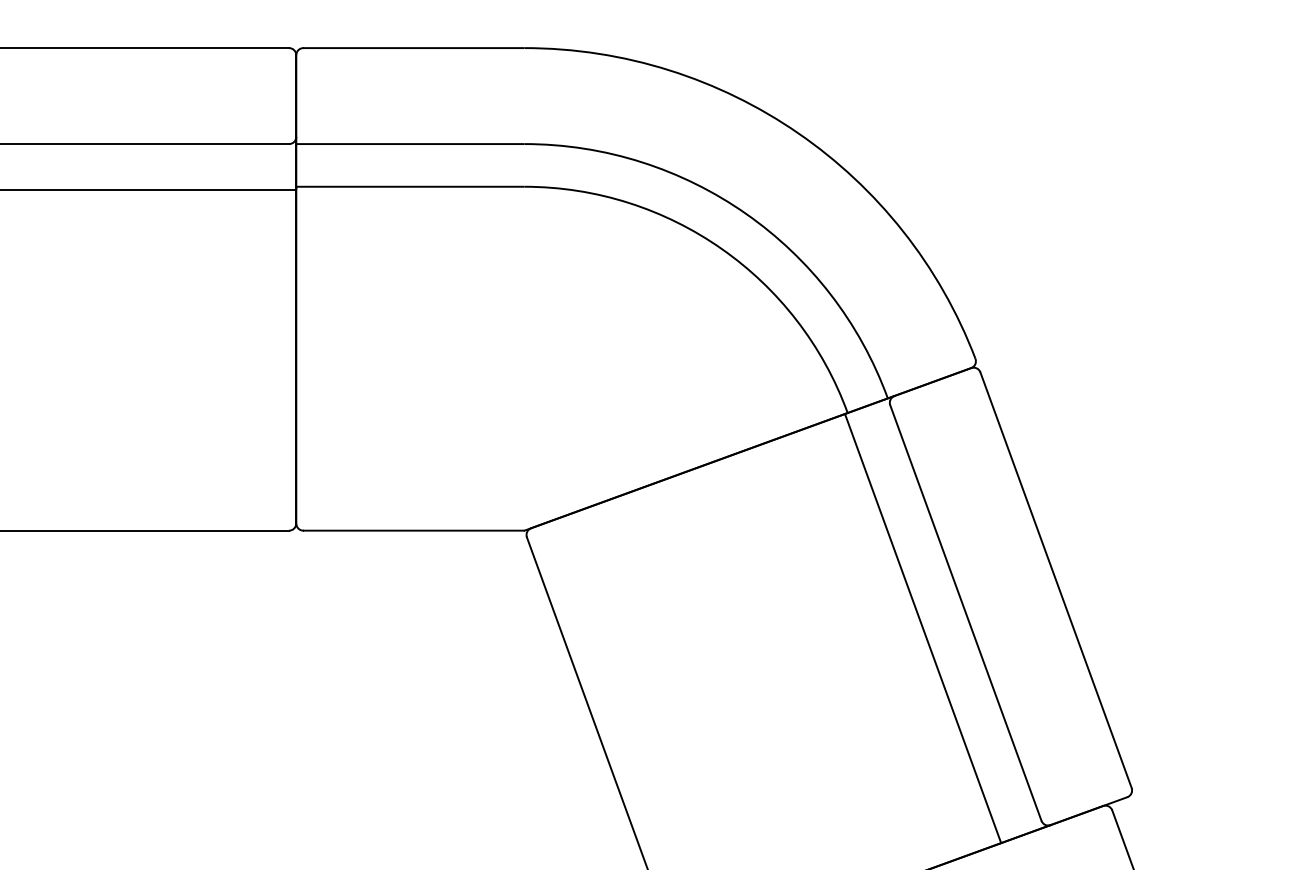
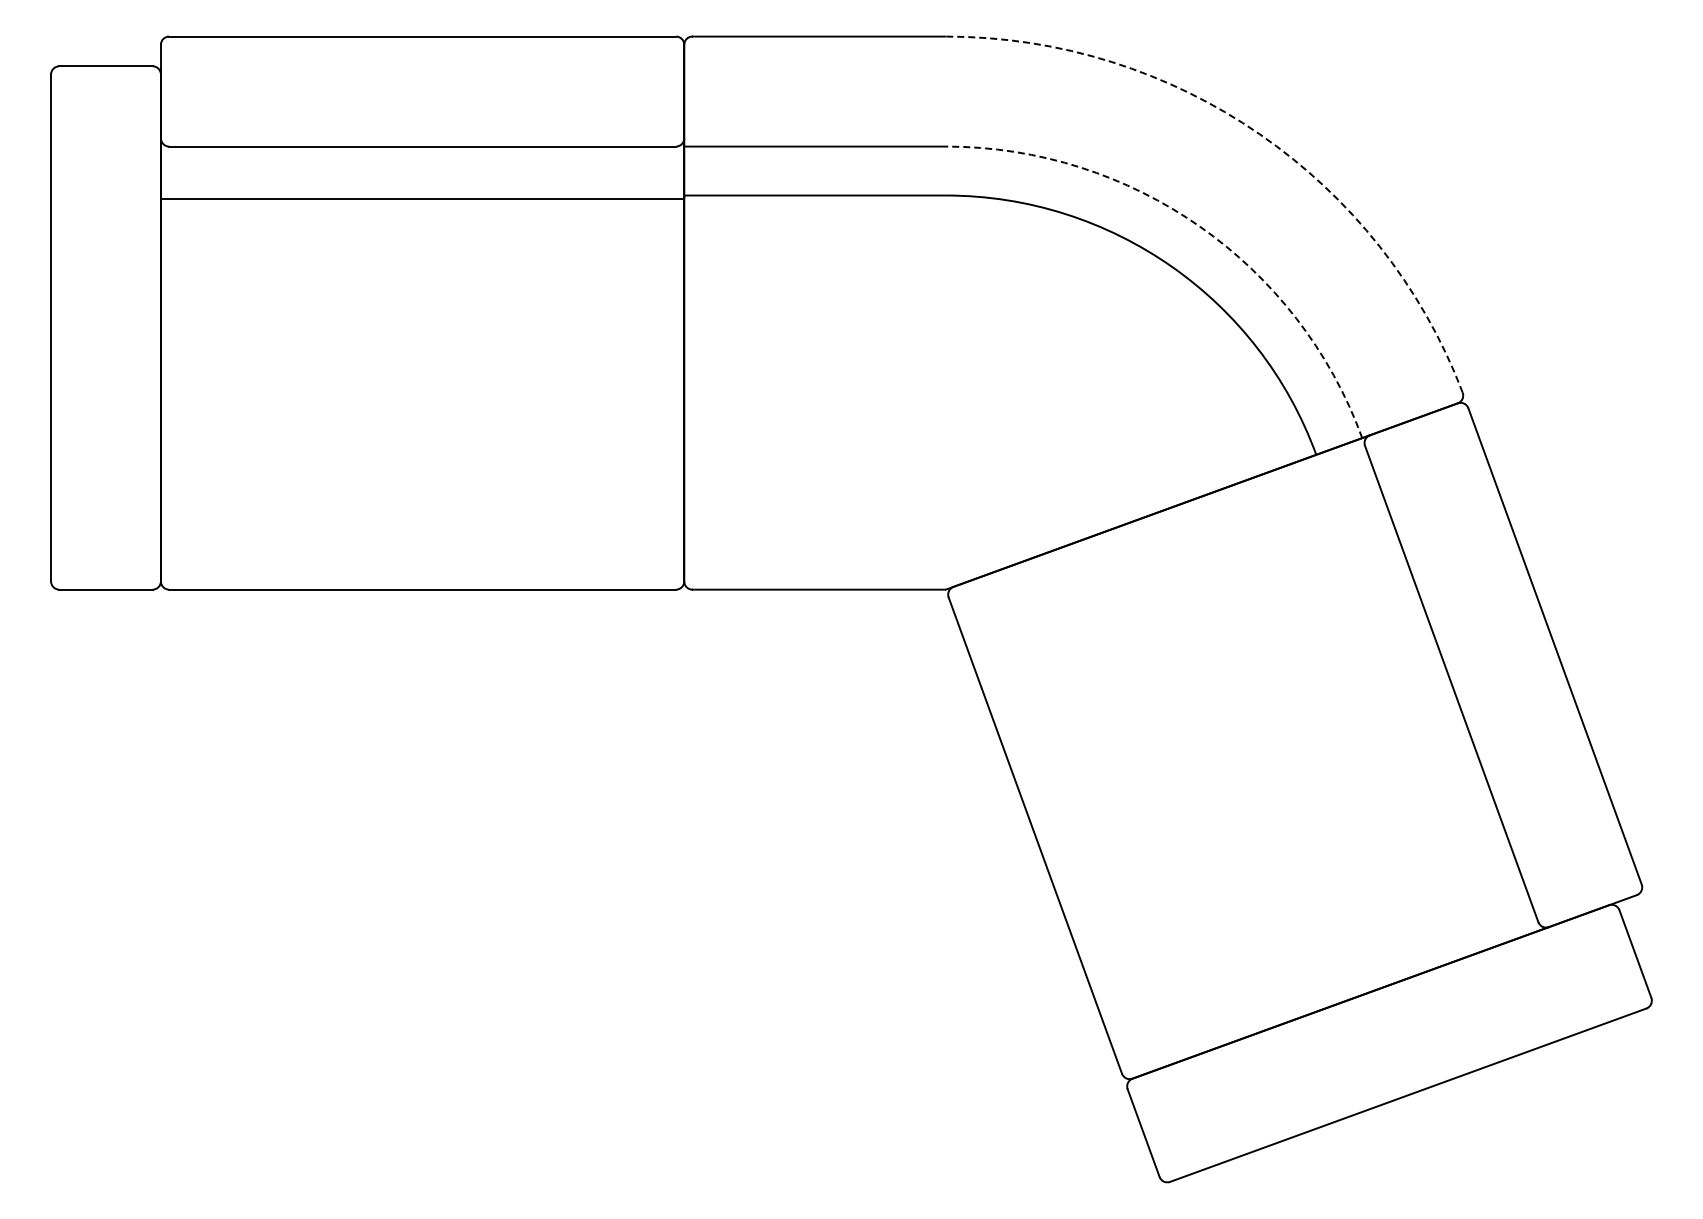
arc: (798, 133) -> (1259, 134), solid -> dashed
arc: (746, 213) -> (1200, 226), solid -> dashed
line: (922, 628) -> (1402, 701), removed

